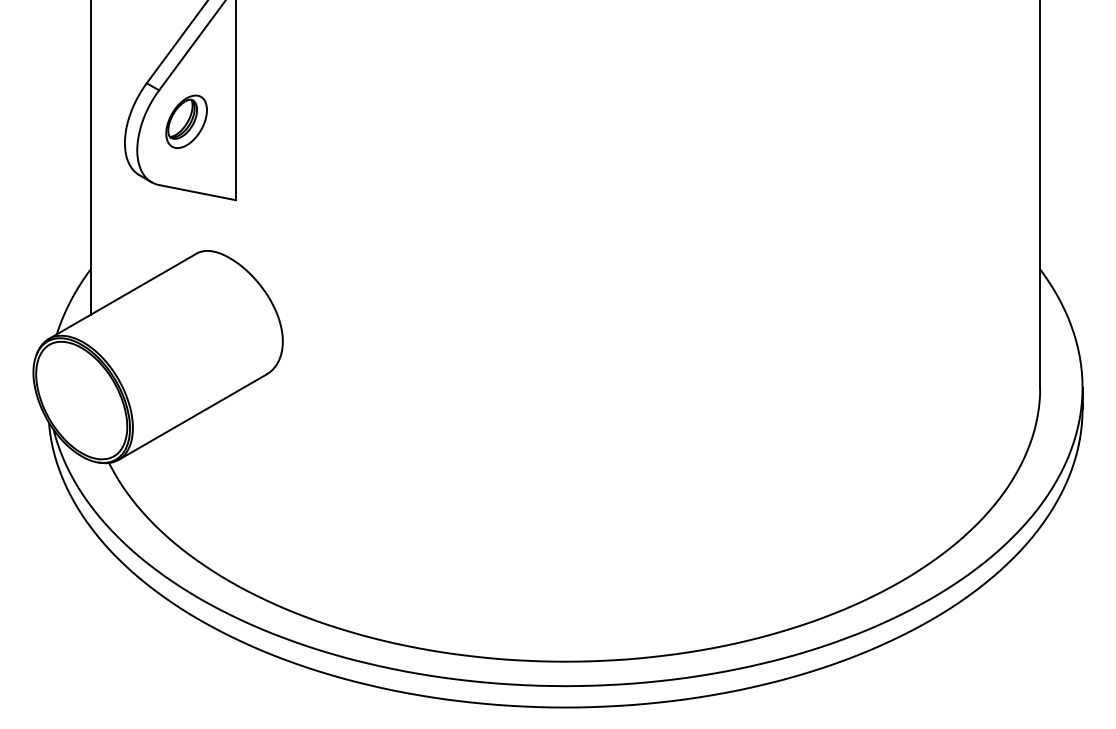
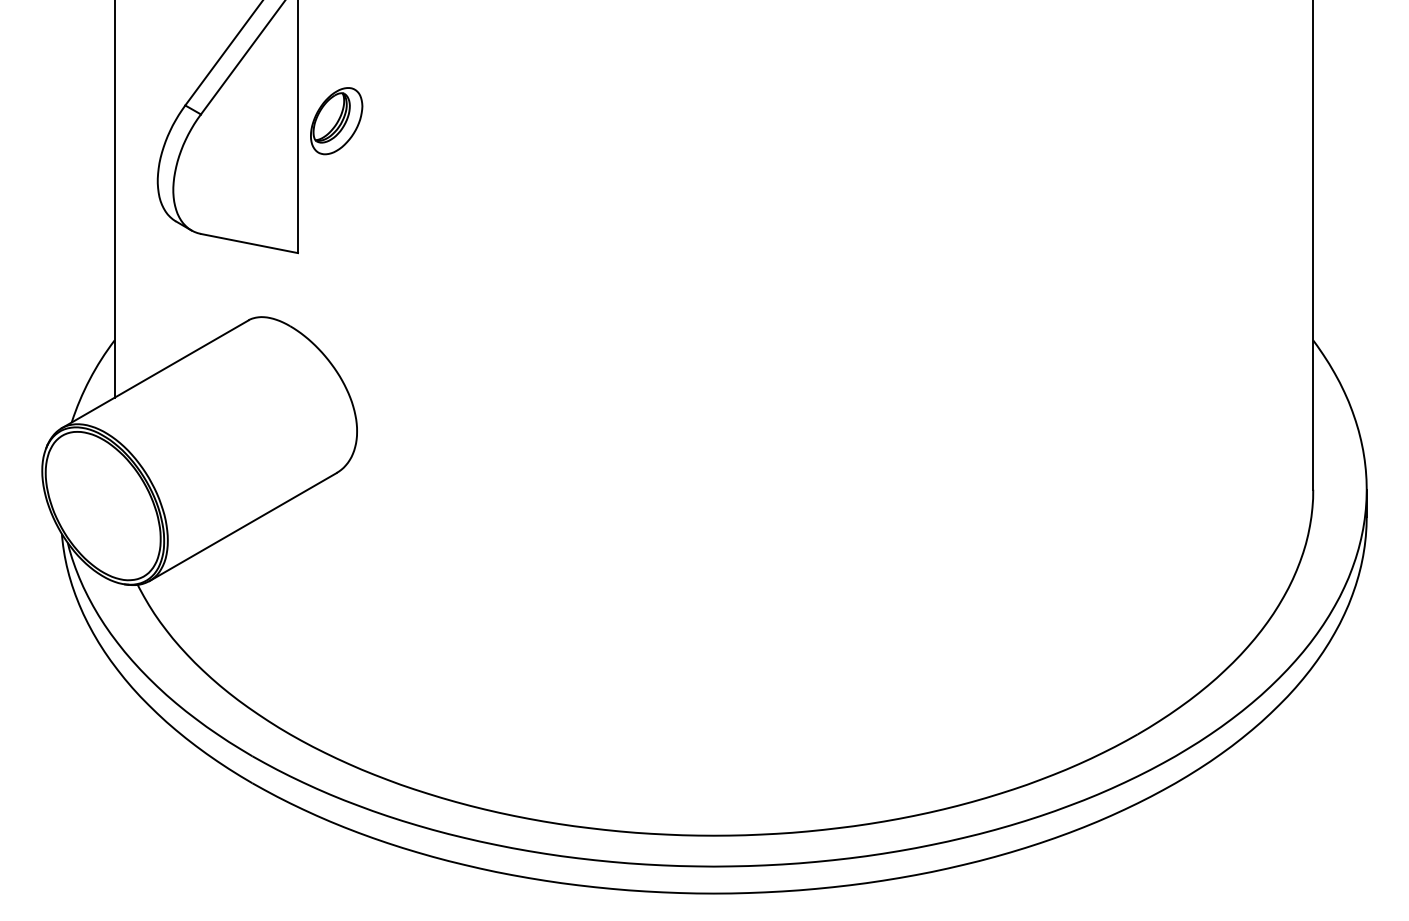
part: (186, 122) -> (336, 121), moved

